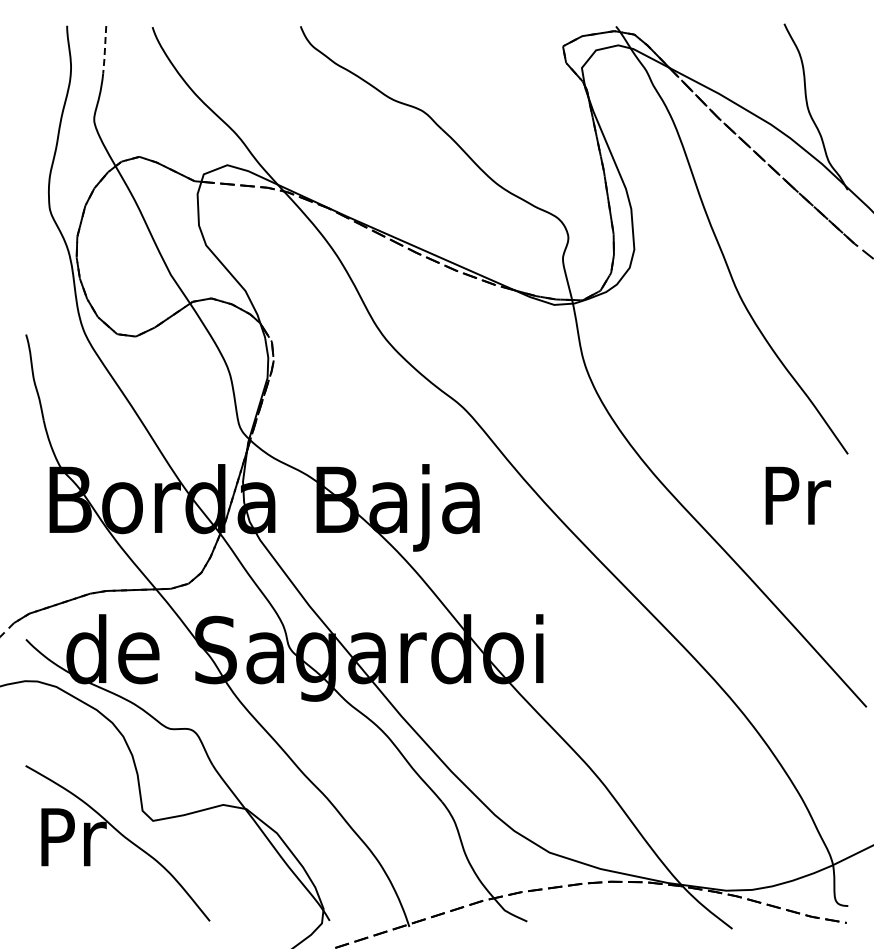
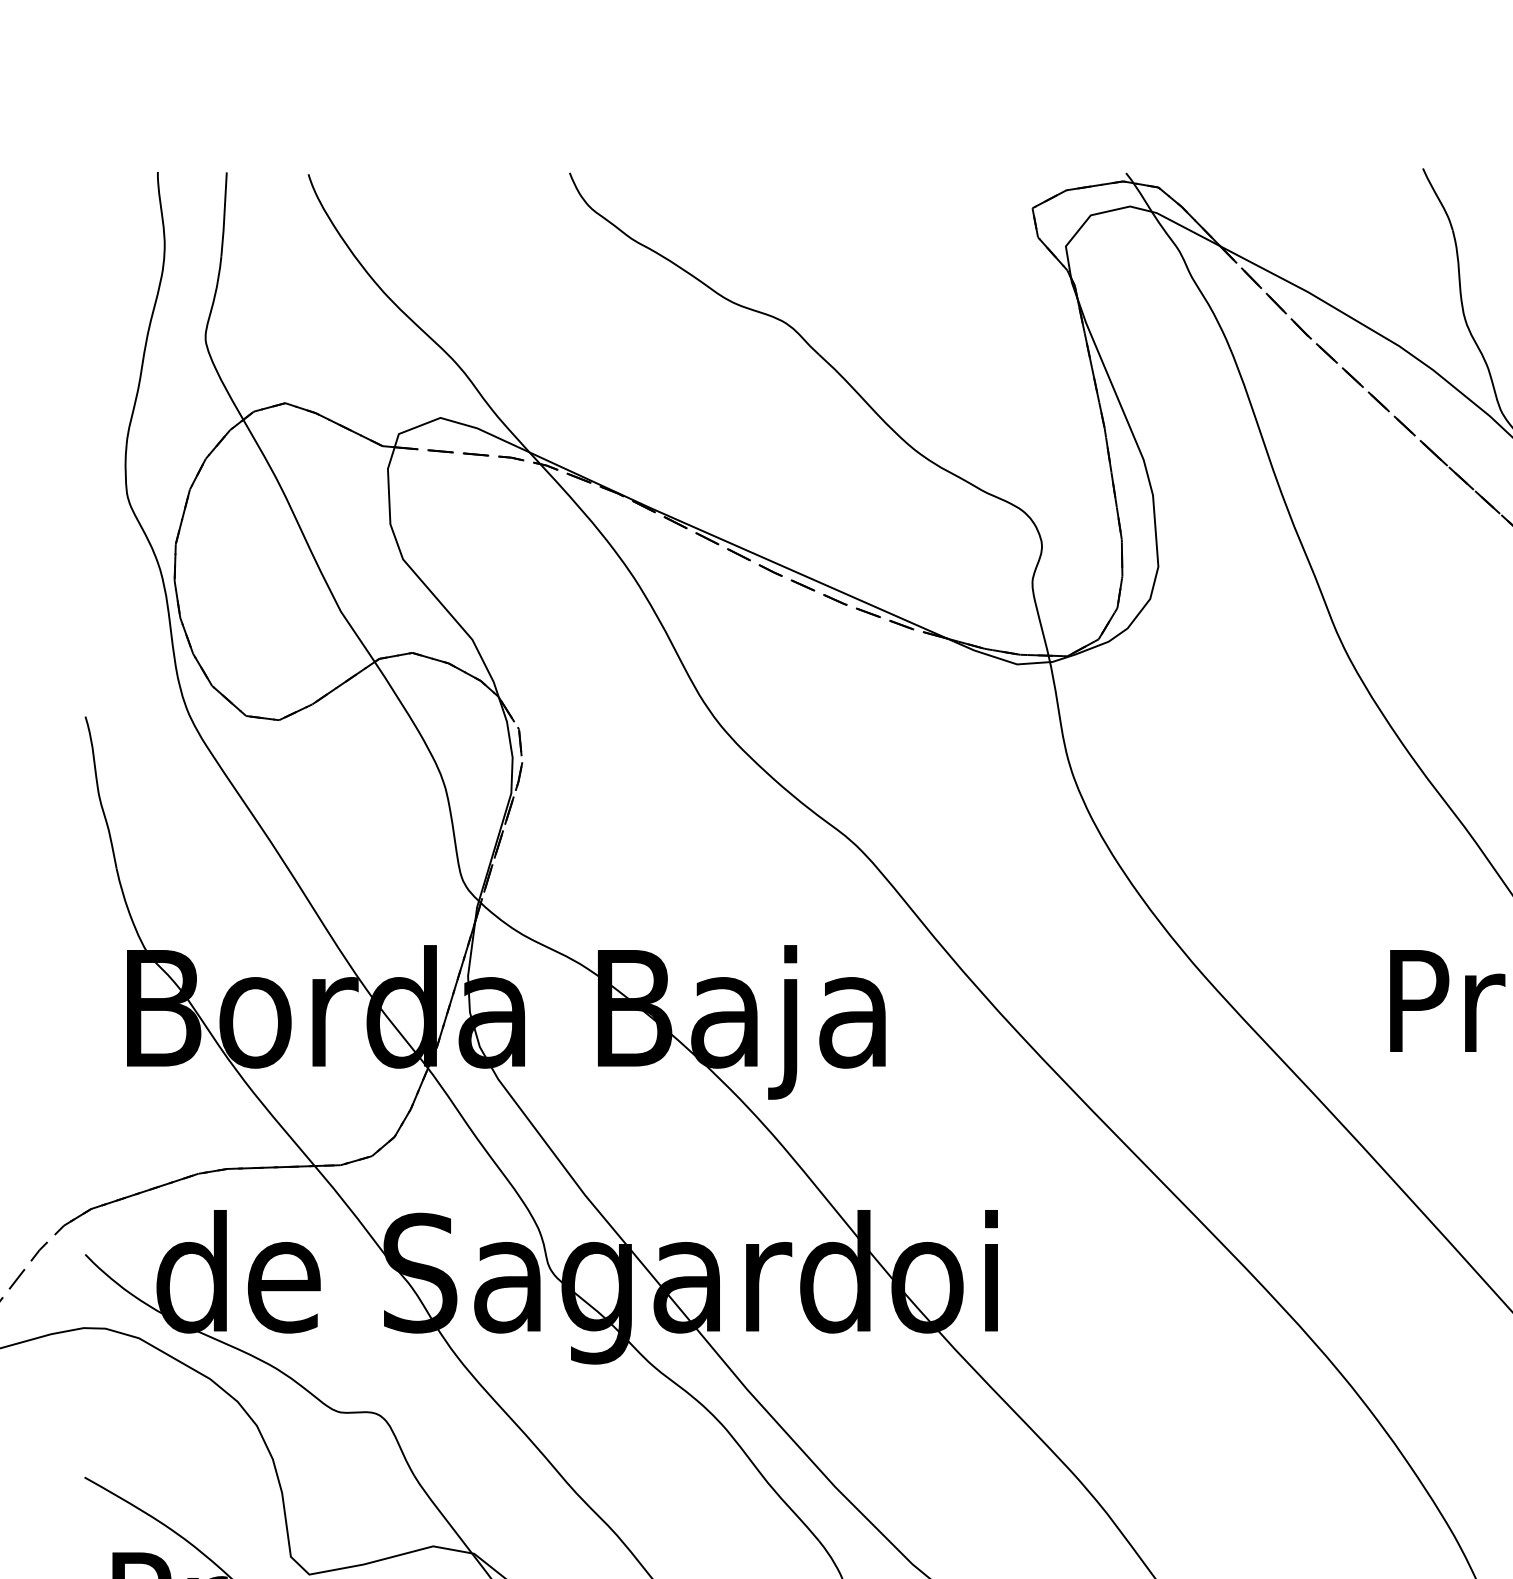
line: (104, 50) -> (223, 215), dashed -> solid

